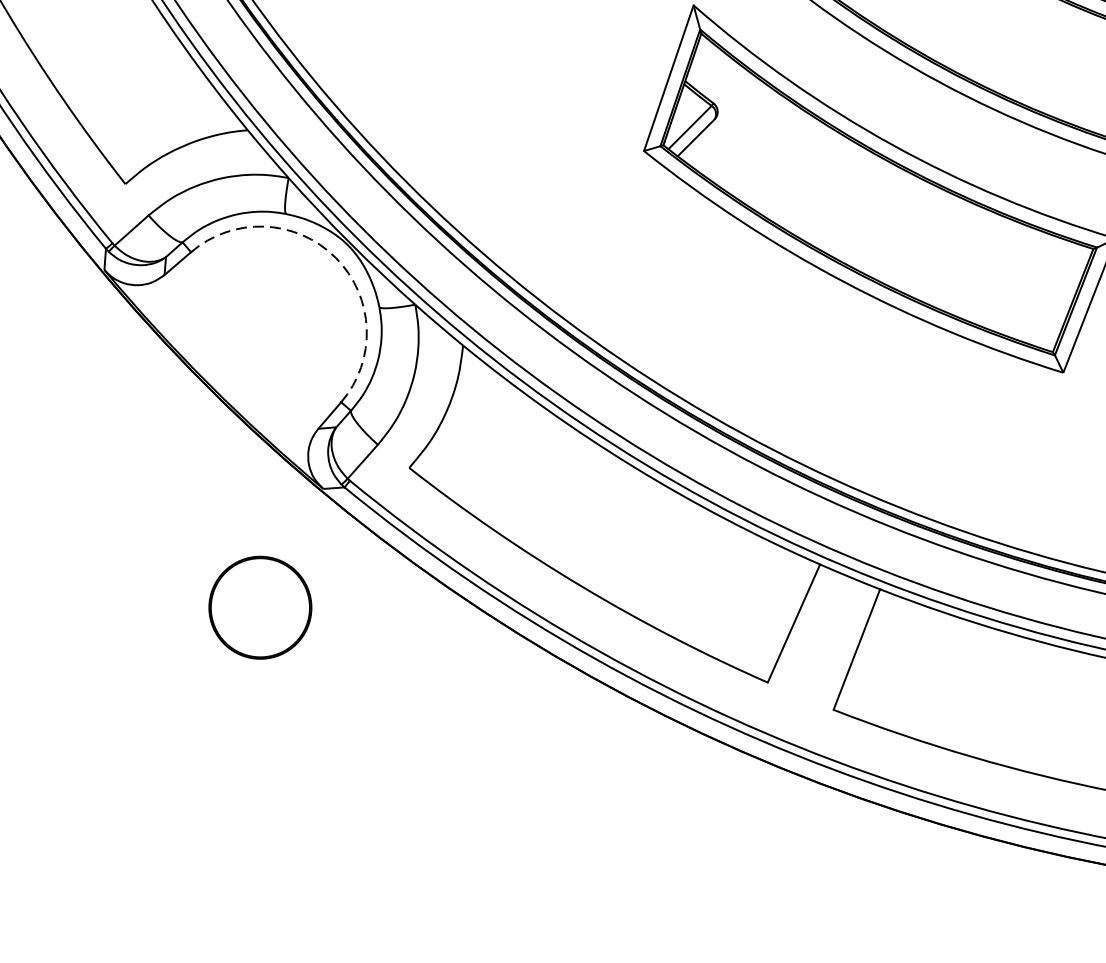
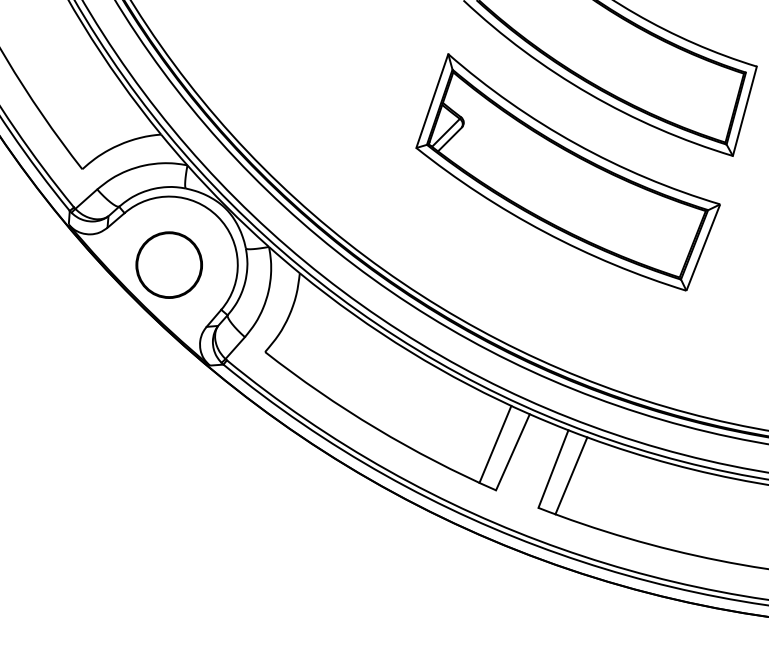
arc: (335, 257) -> (217, 216), dashed -> solid
circle: (259, 606) -> (168, 264), moved
line: (766, 609) -> (495, 443), added
line: (884, 659) -> (571, 475), added

